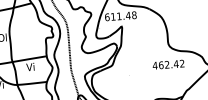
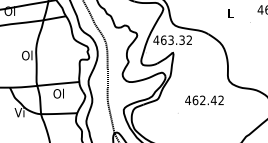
text: (120, 15) -> (172, 39), 611.48 -> 463.32
text: (168, 64) -> (204, 100), moved
text: (30, 66) -> (58, 93), Vi -> Ol

